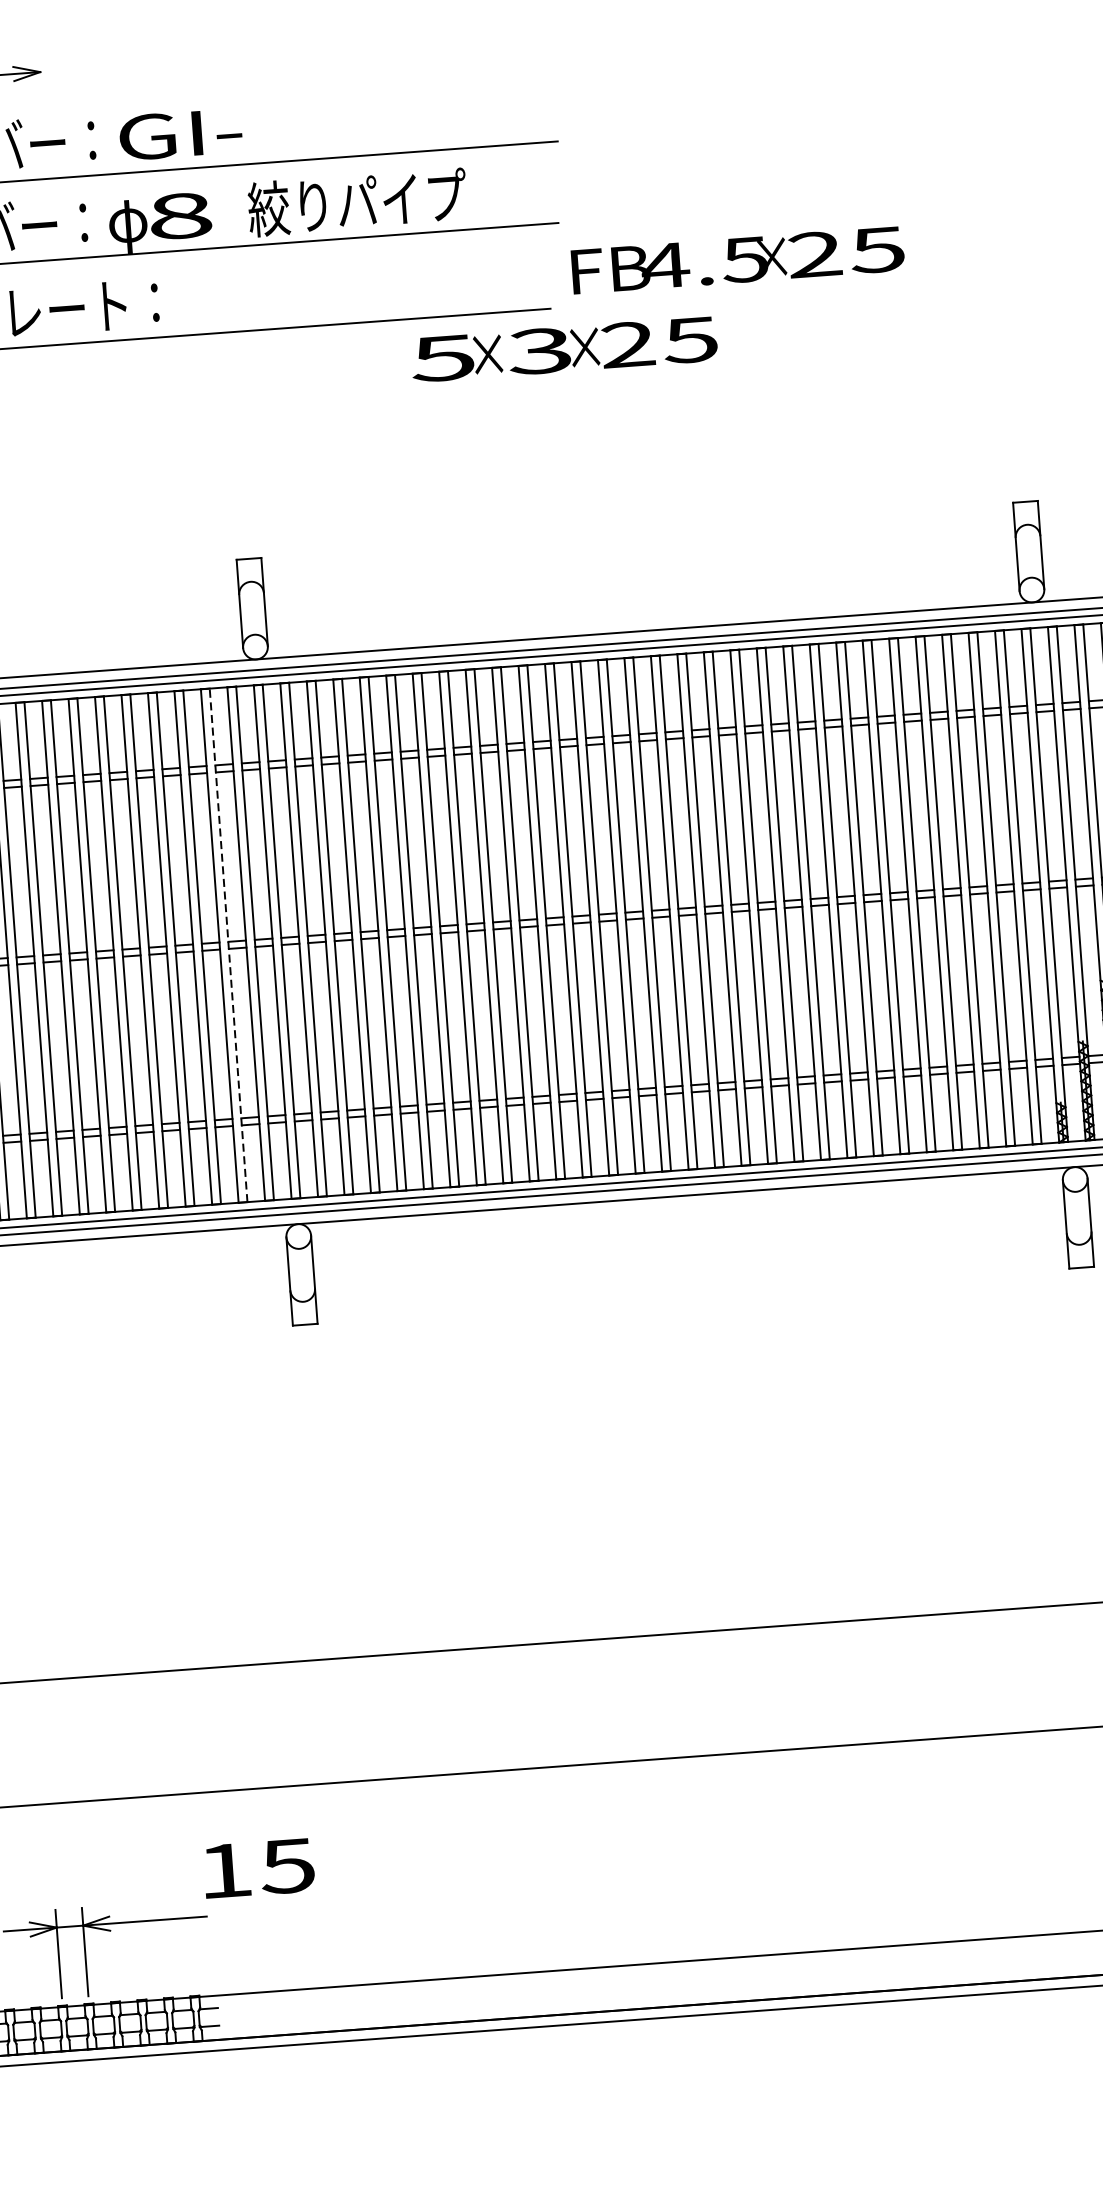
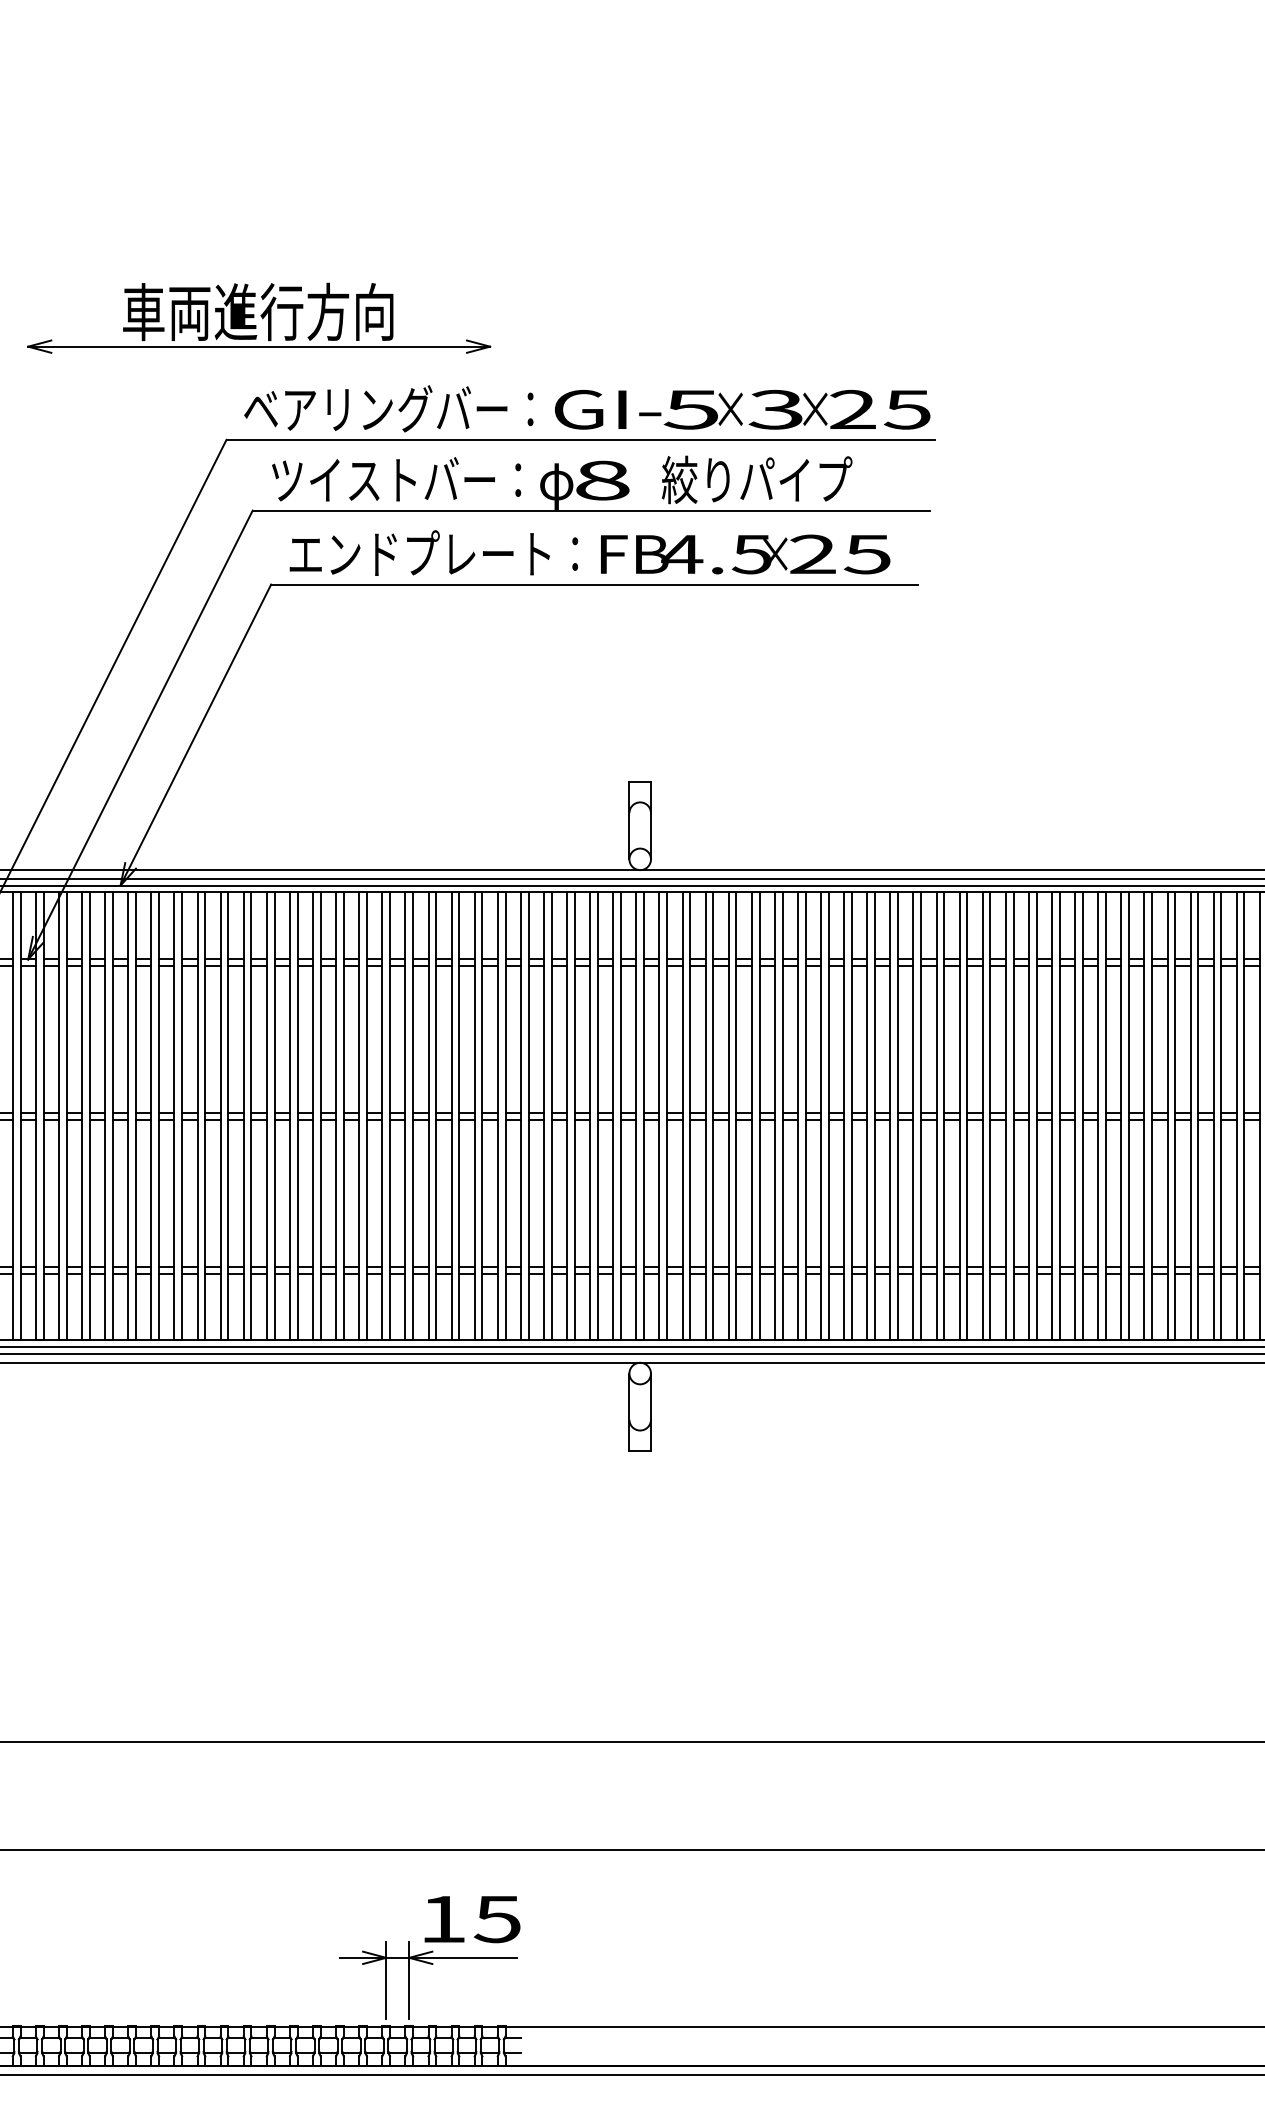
text: (737, 260) -> (745, 554), moved
text: (563, 349) -> (796, 409), moved
line: (228, 944) -> (597, 1115), dashed -> solid
text: (259, 1868) -> (472, 1919), moved

